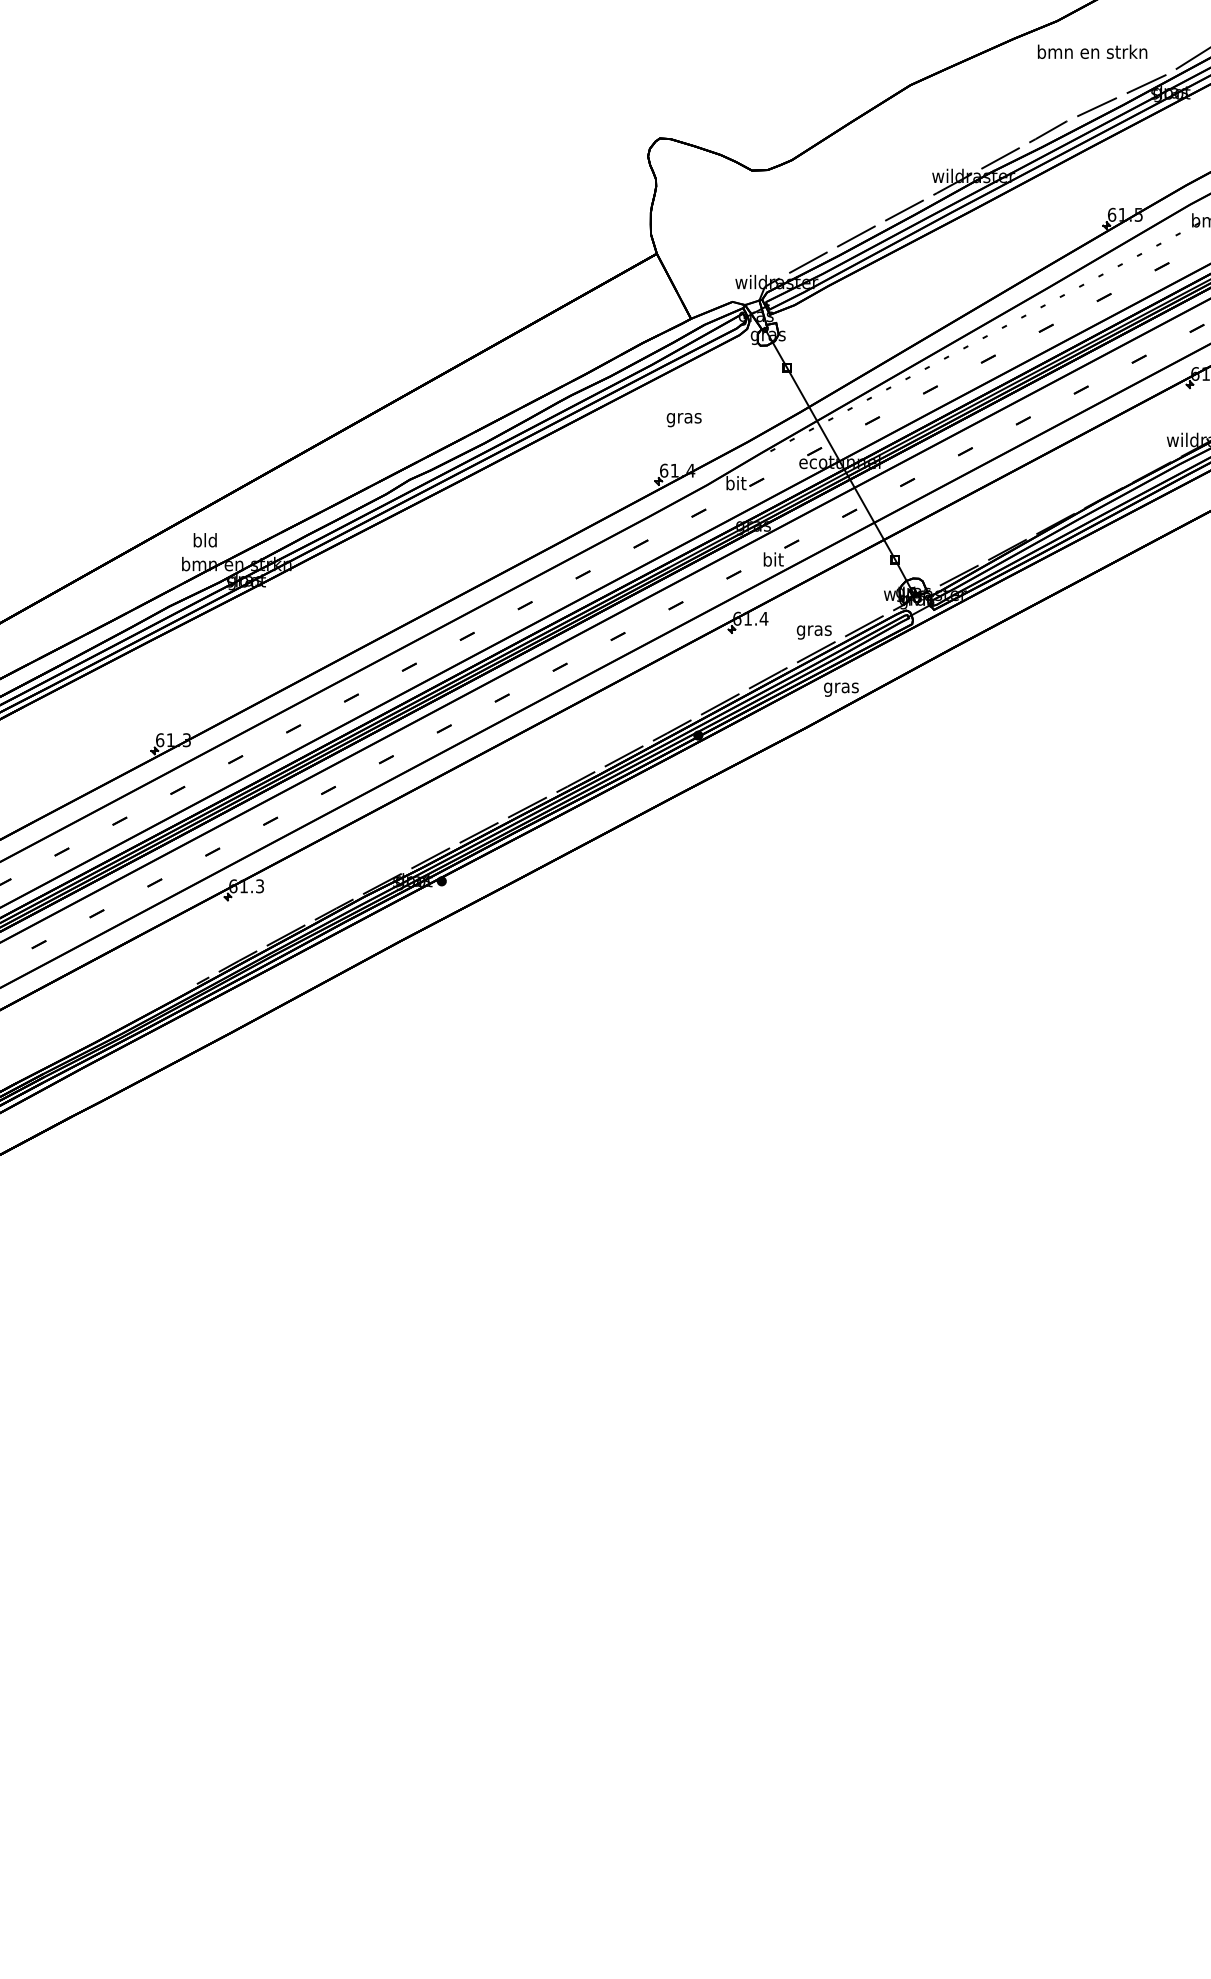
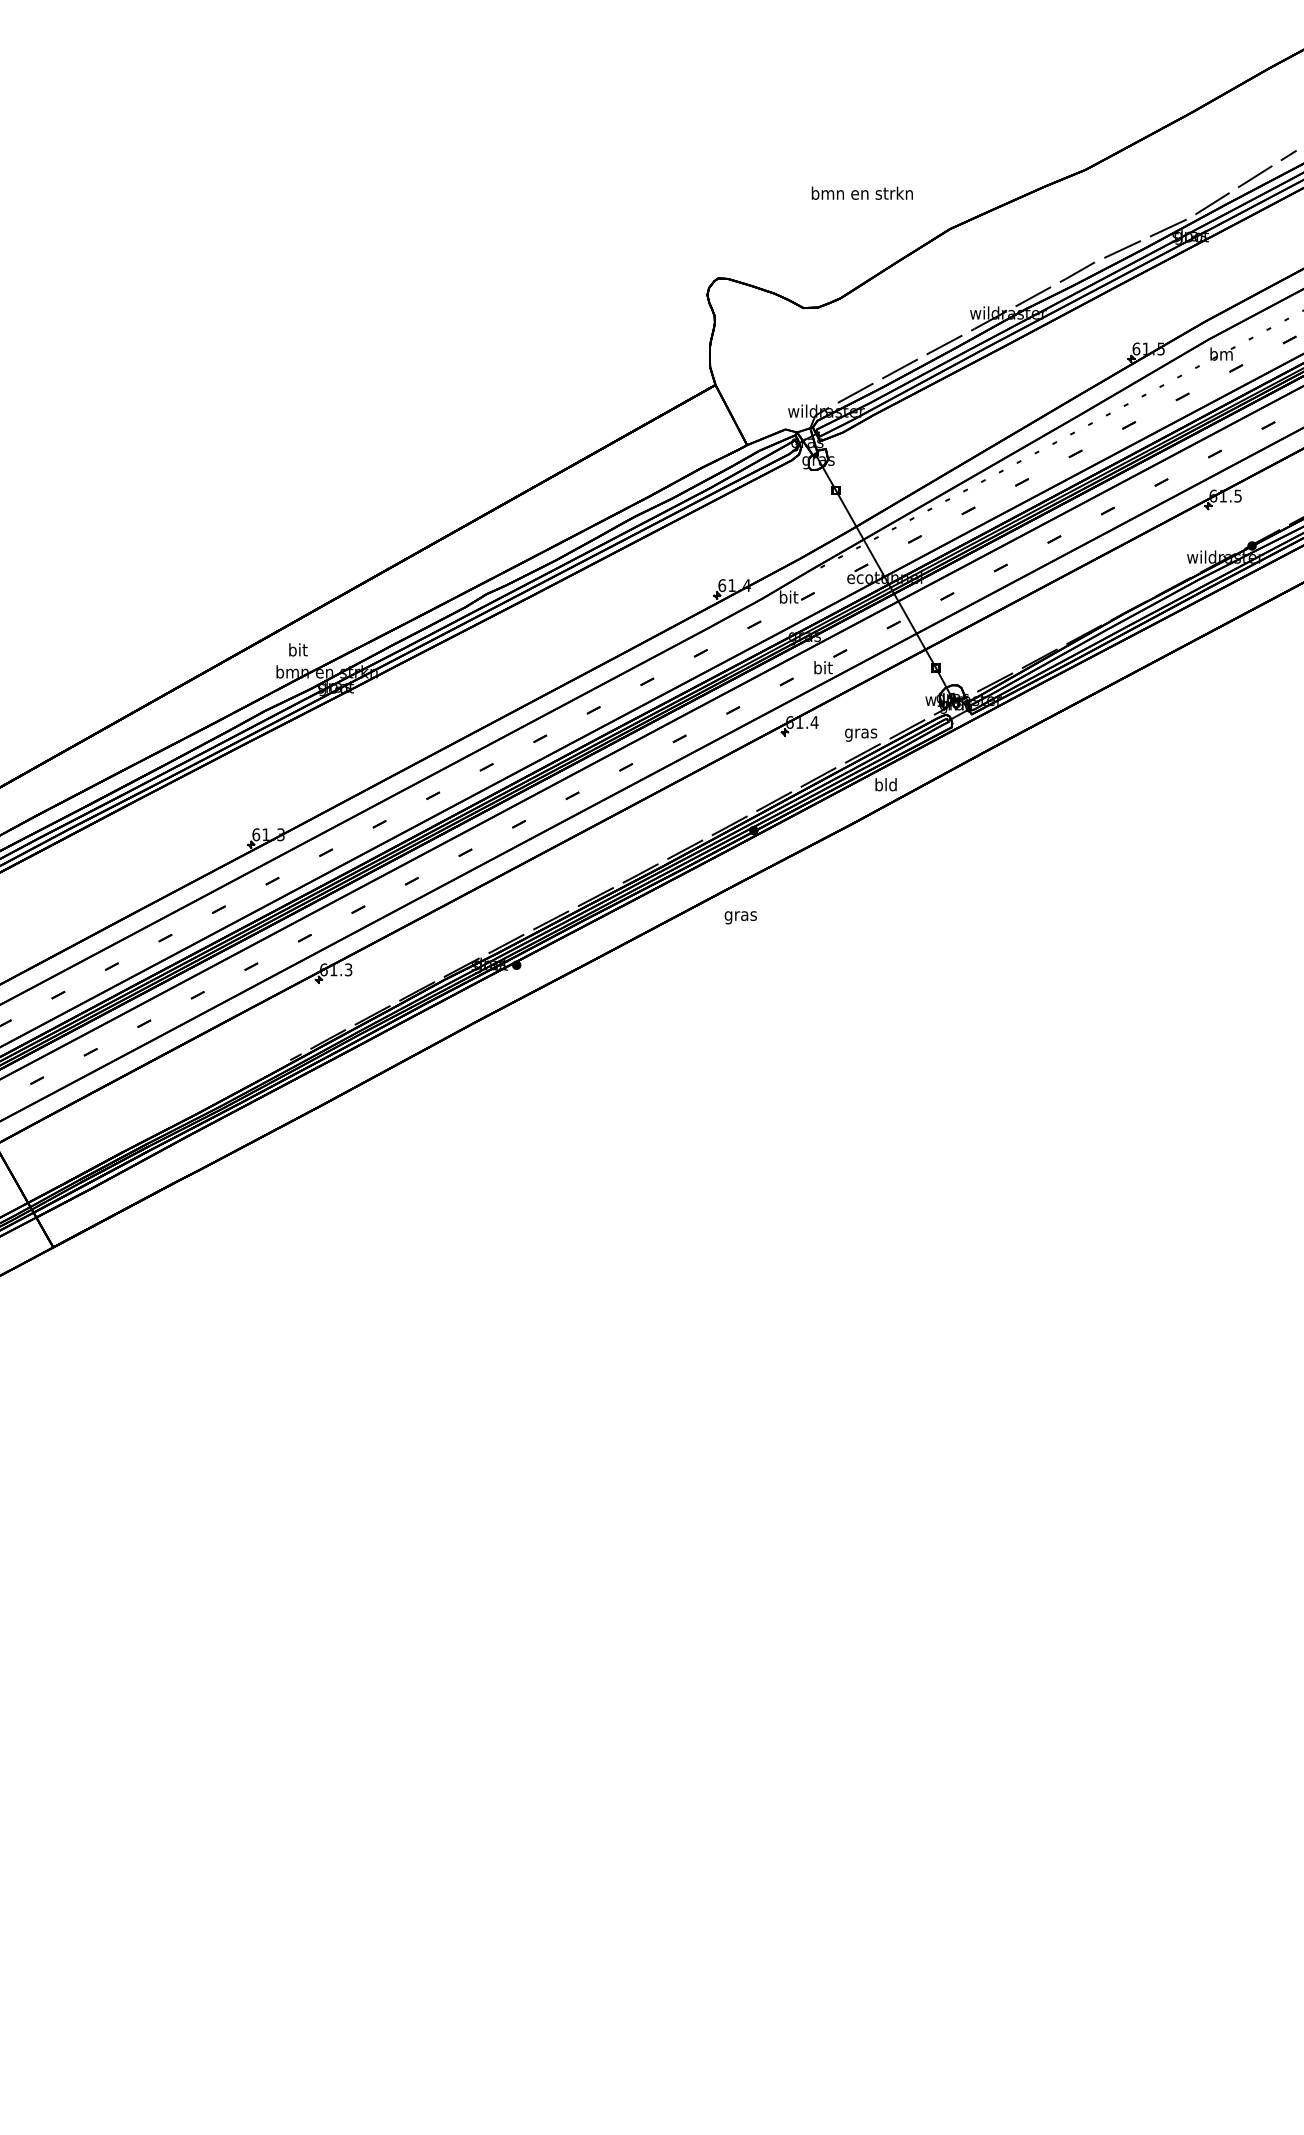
text: (1091, 51) -> (861, 192), moved
text: (683, 419) -> (740, 917), moved
text: (204, 539) -> (297, 649), bld -> bit
text: (841, 688) -> (886, 786), gras -> bld

